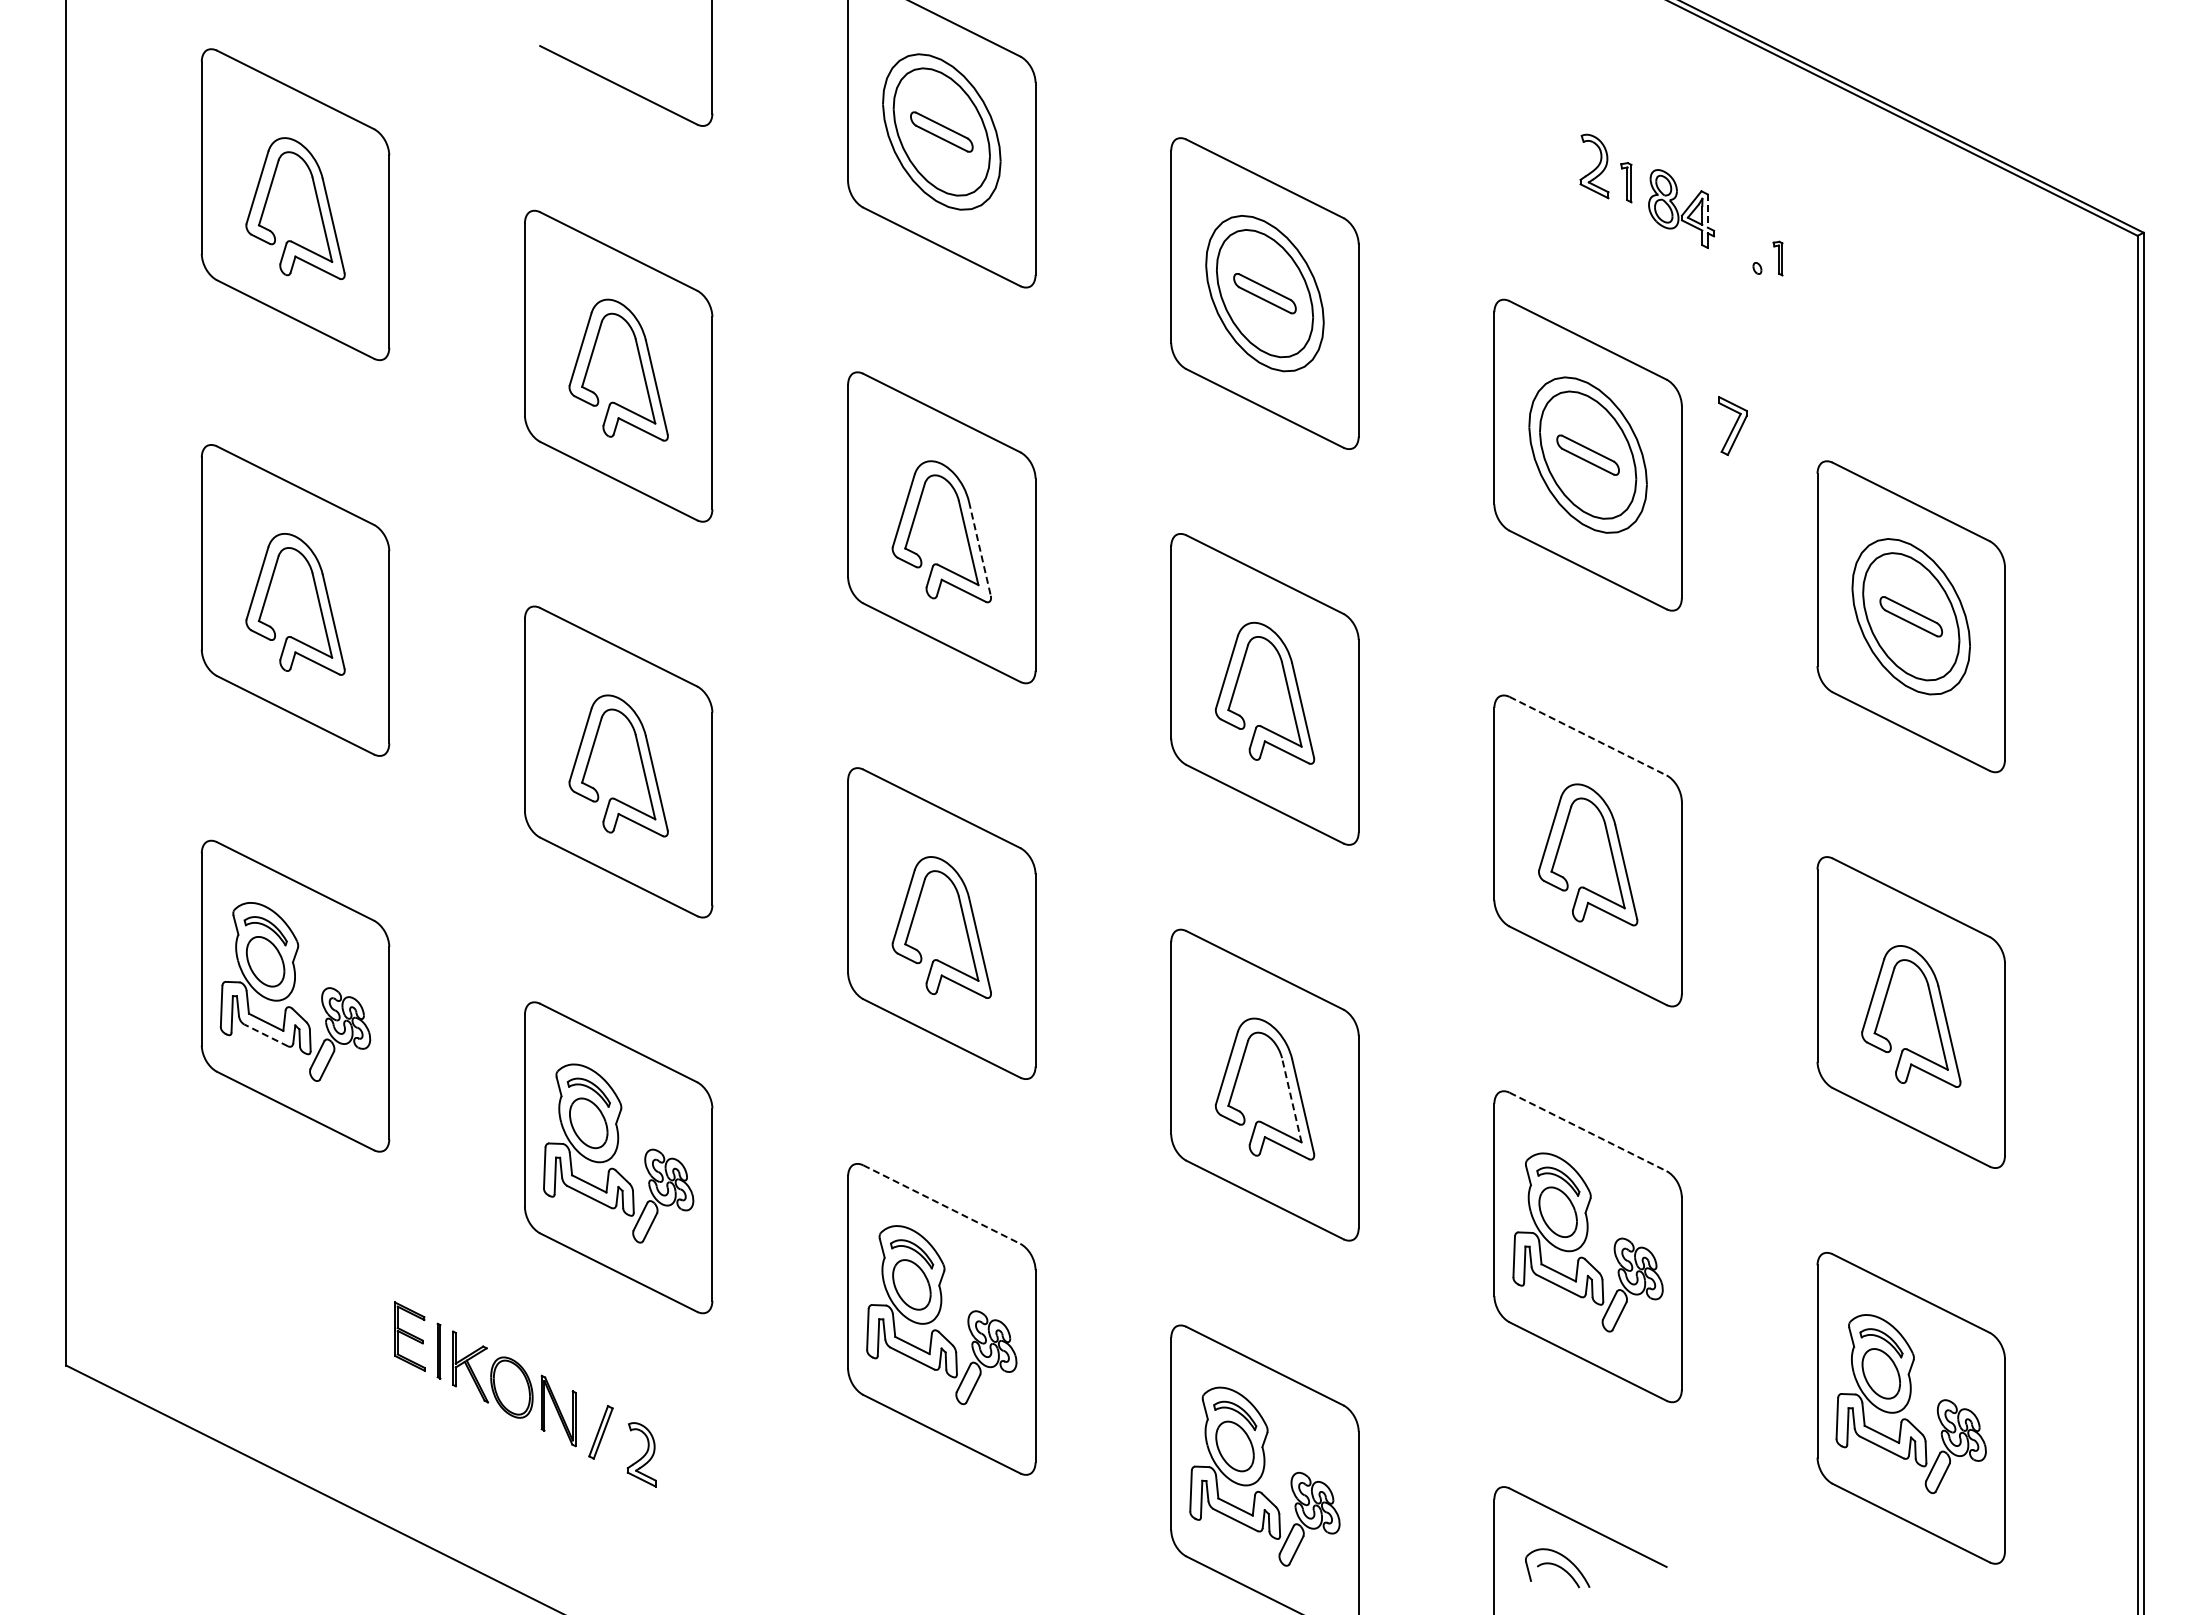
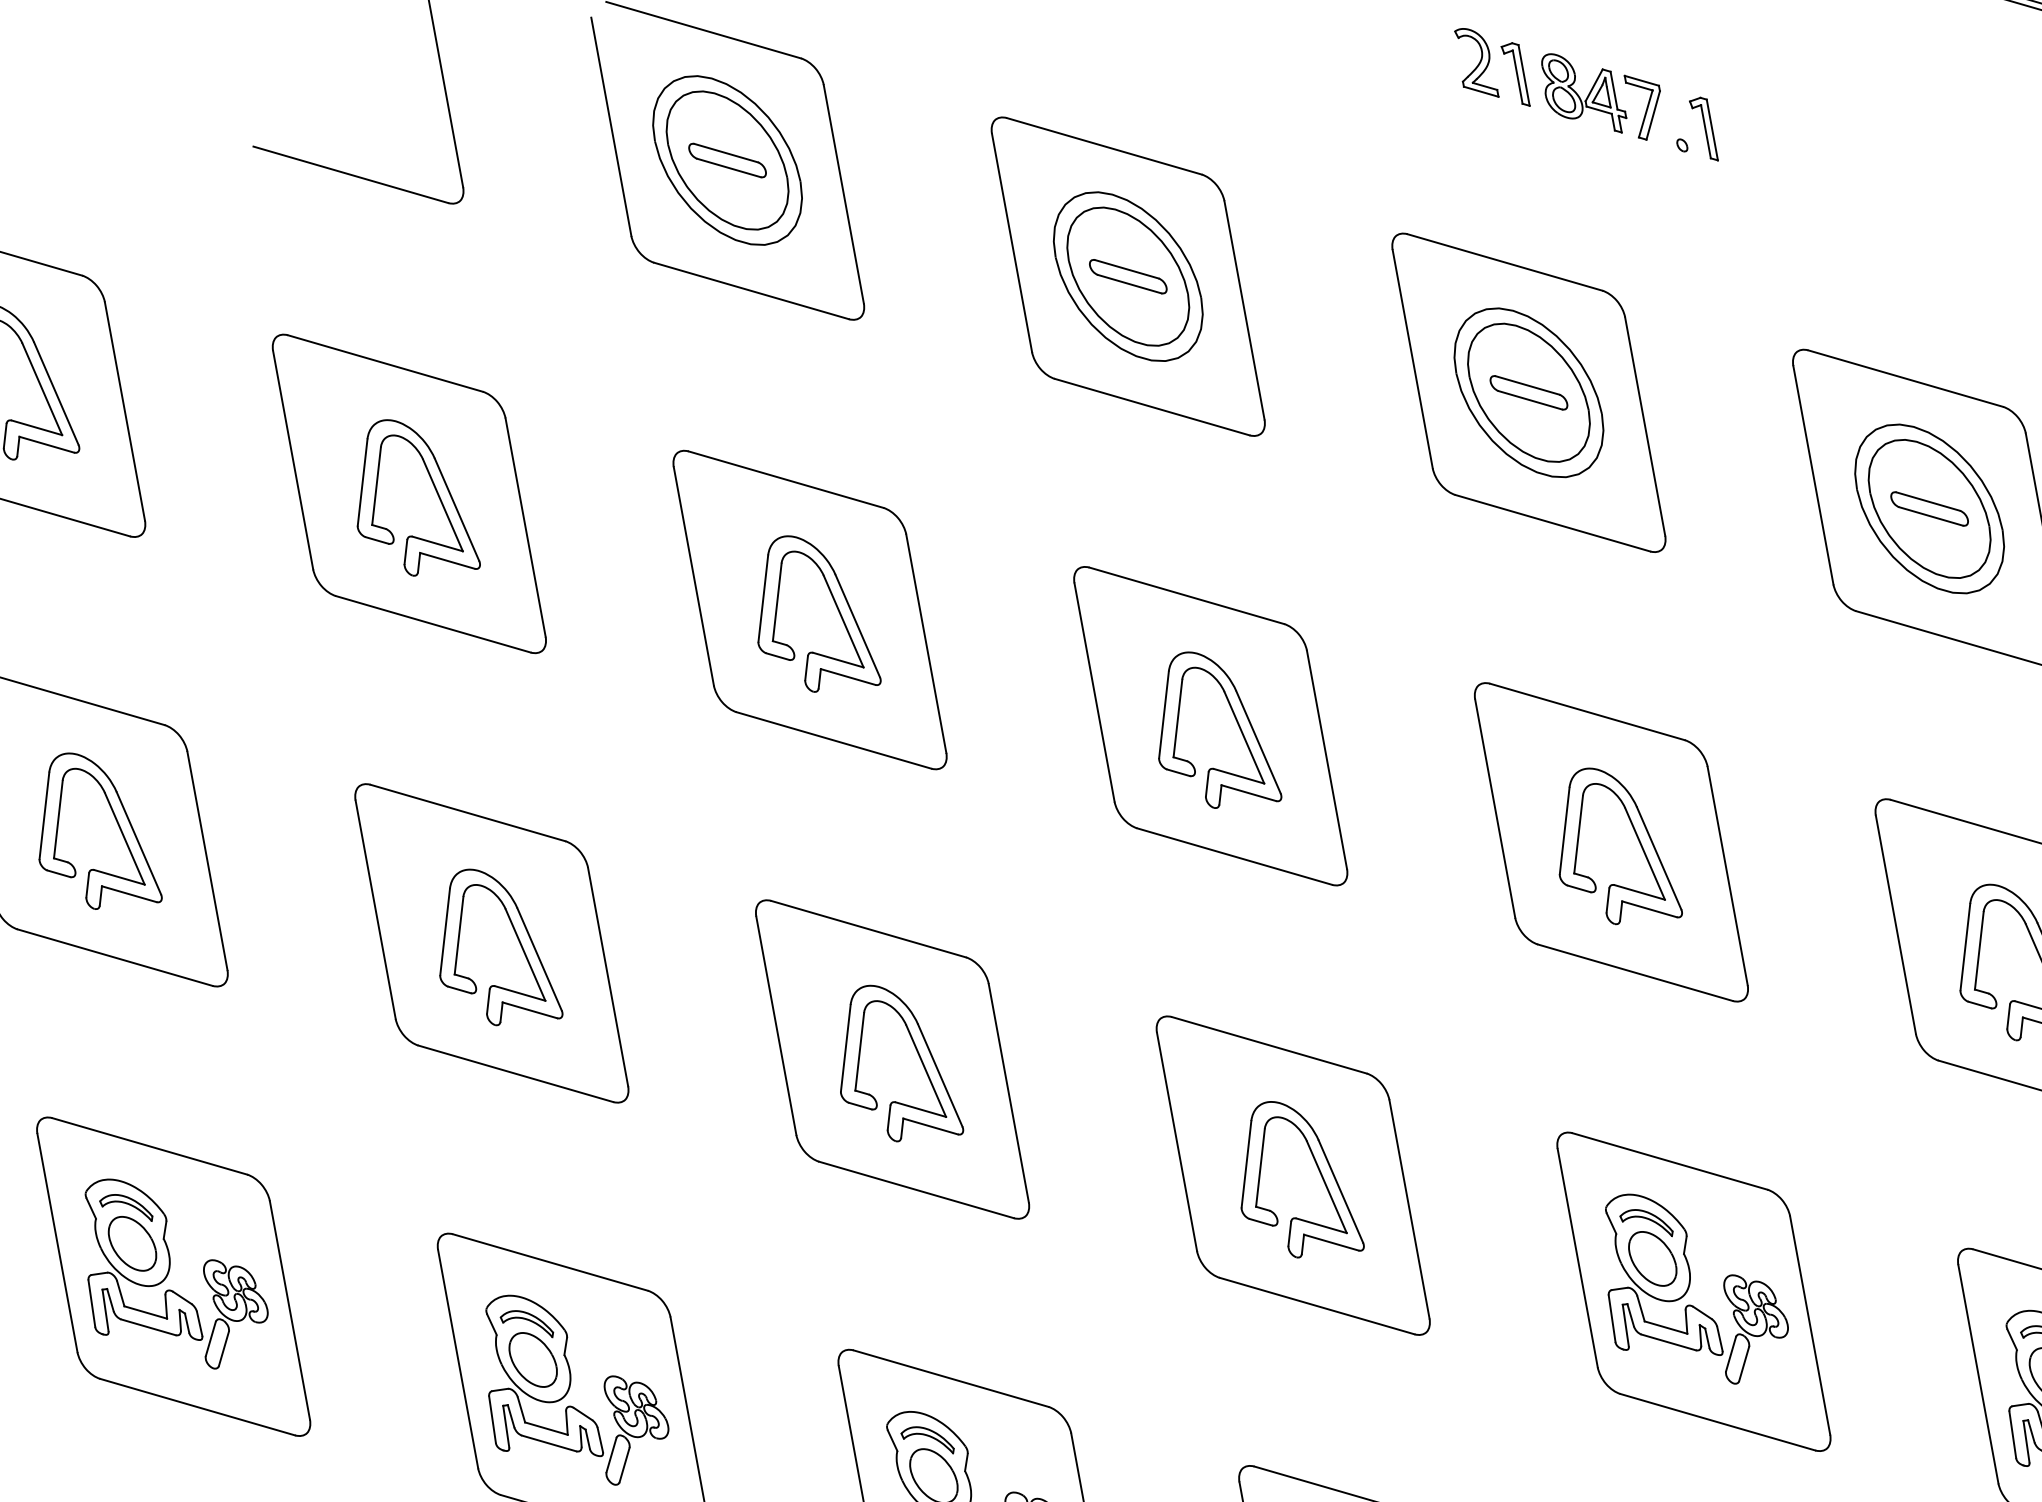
part: (1626, 182) -> (1515, 75), size x1.43
line: (1707, 211) -> (1613, 91), dashed -> solid
part: (1777, 258) -> (1703, 129), size x1.67
part: (1732, 426) -> (1645, 106), moved
line: (980, 549) -> (858, 626), dashed -> solid
line: (1588, 736) -> (1588, 712), dashed -> solid
line: (265, 1035) -> (147, 1327), dashed -> solid
line: (1291, 1099) -> (1326, 1186), dashed -> solid
line: (1588, 1131) -> (1670, 1160), dashed -> solid
line: (941, 1204) -> (950, 1378), dashed -> solid

